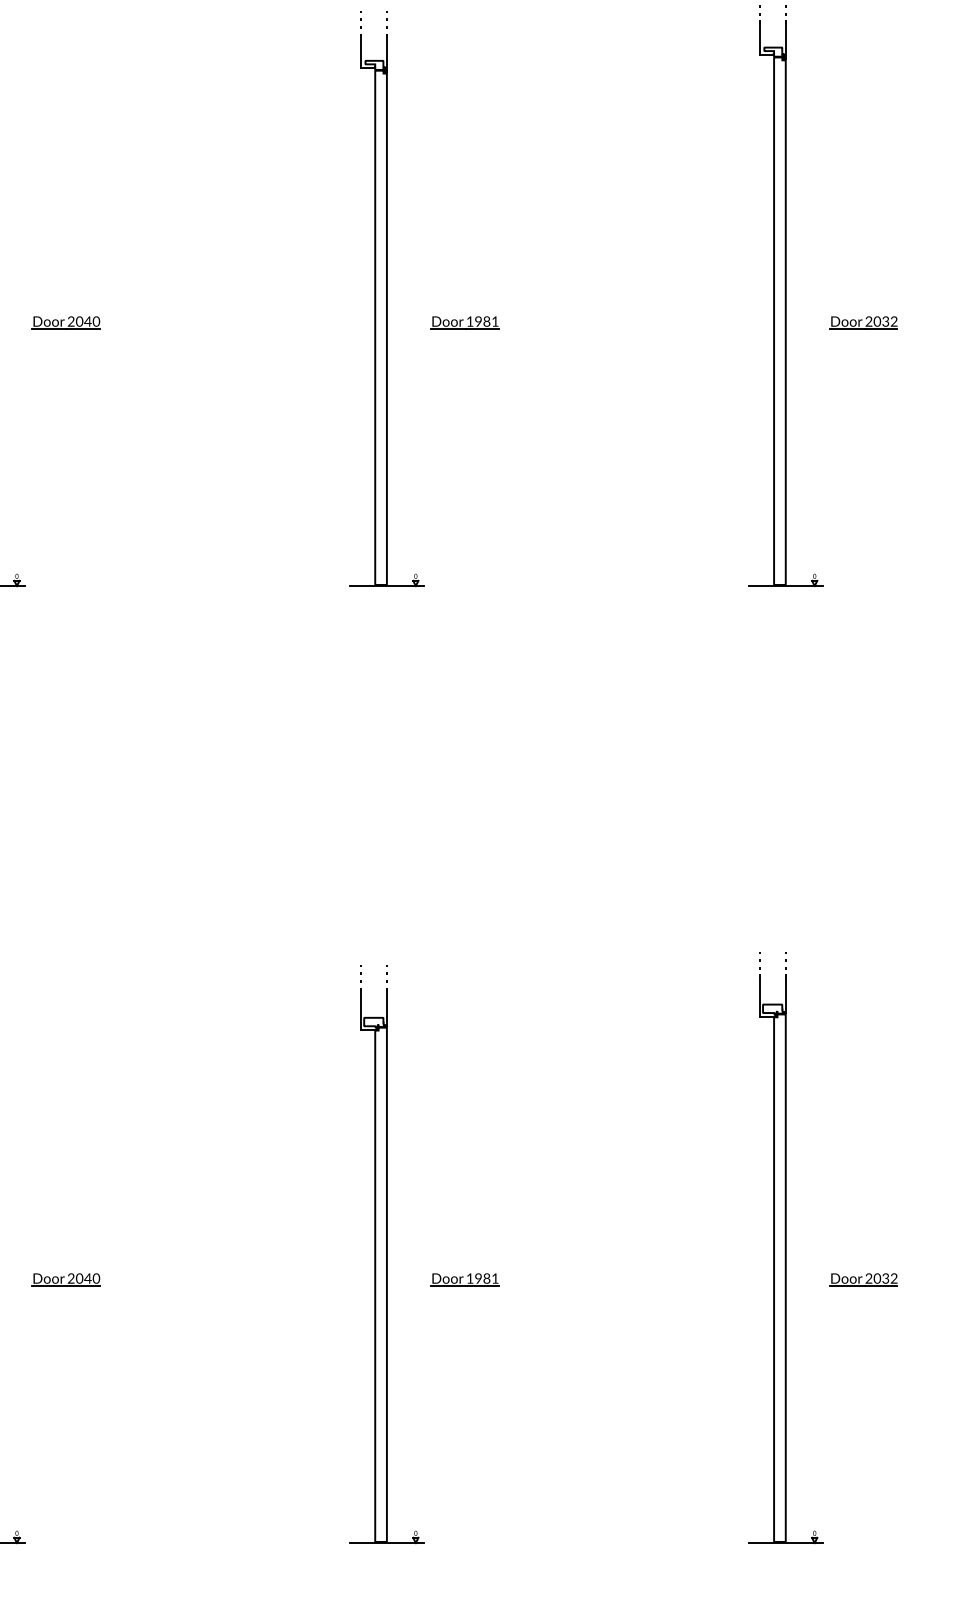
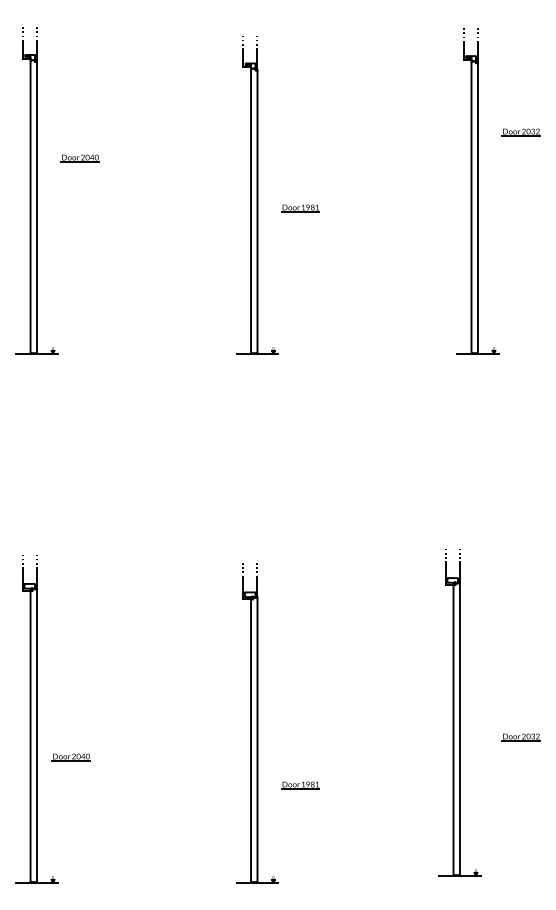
part: (64, 323) -> (79, 158), moved
part: (862, 323) -> (520, 132), moved
part: (784, 1247) -> (459, 712), moved
part: (64, 1280) -> (70, 757), moved
part: (464, 1280) -> (300, 785), moved

